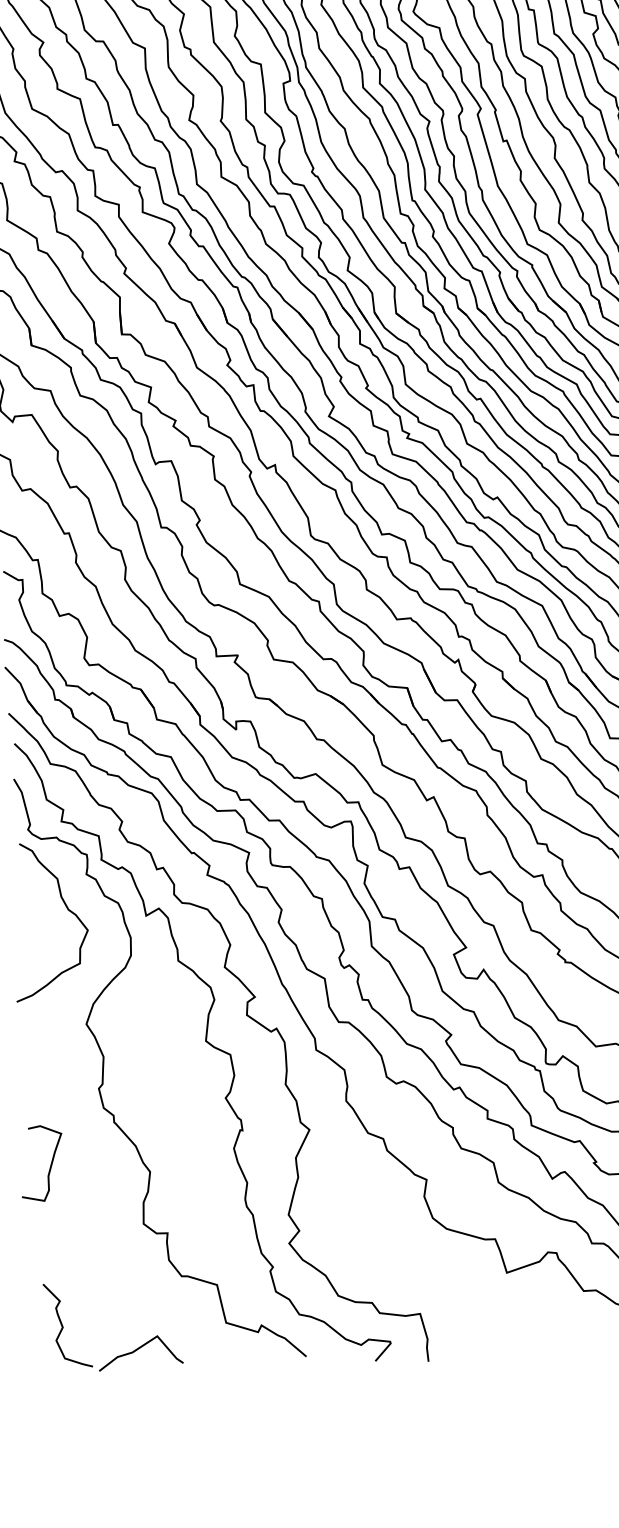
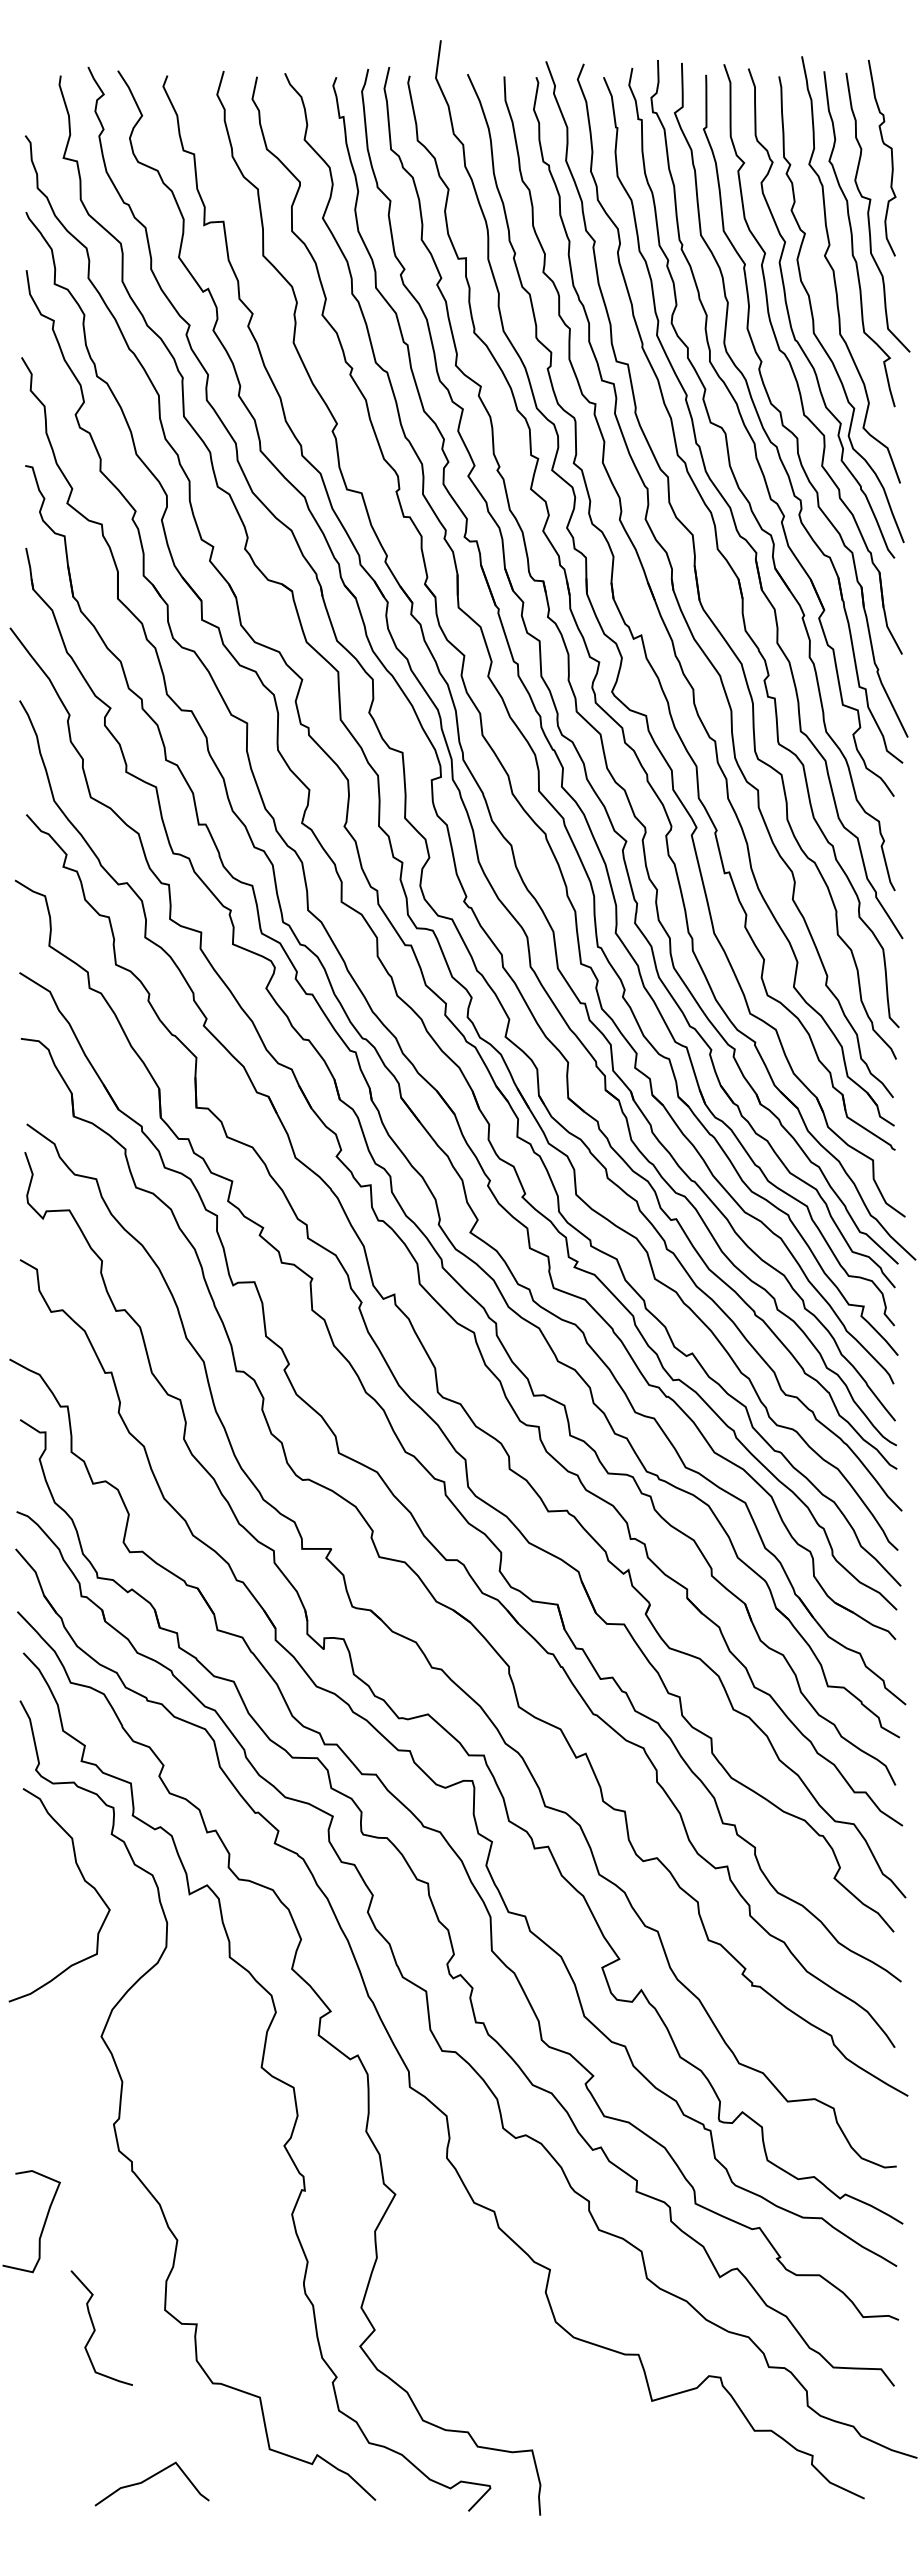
curve: (63, 1326) -> (95, 2328), moved

